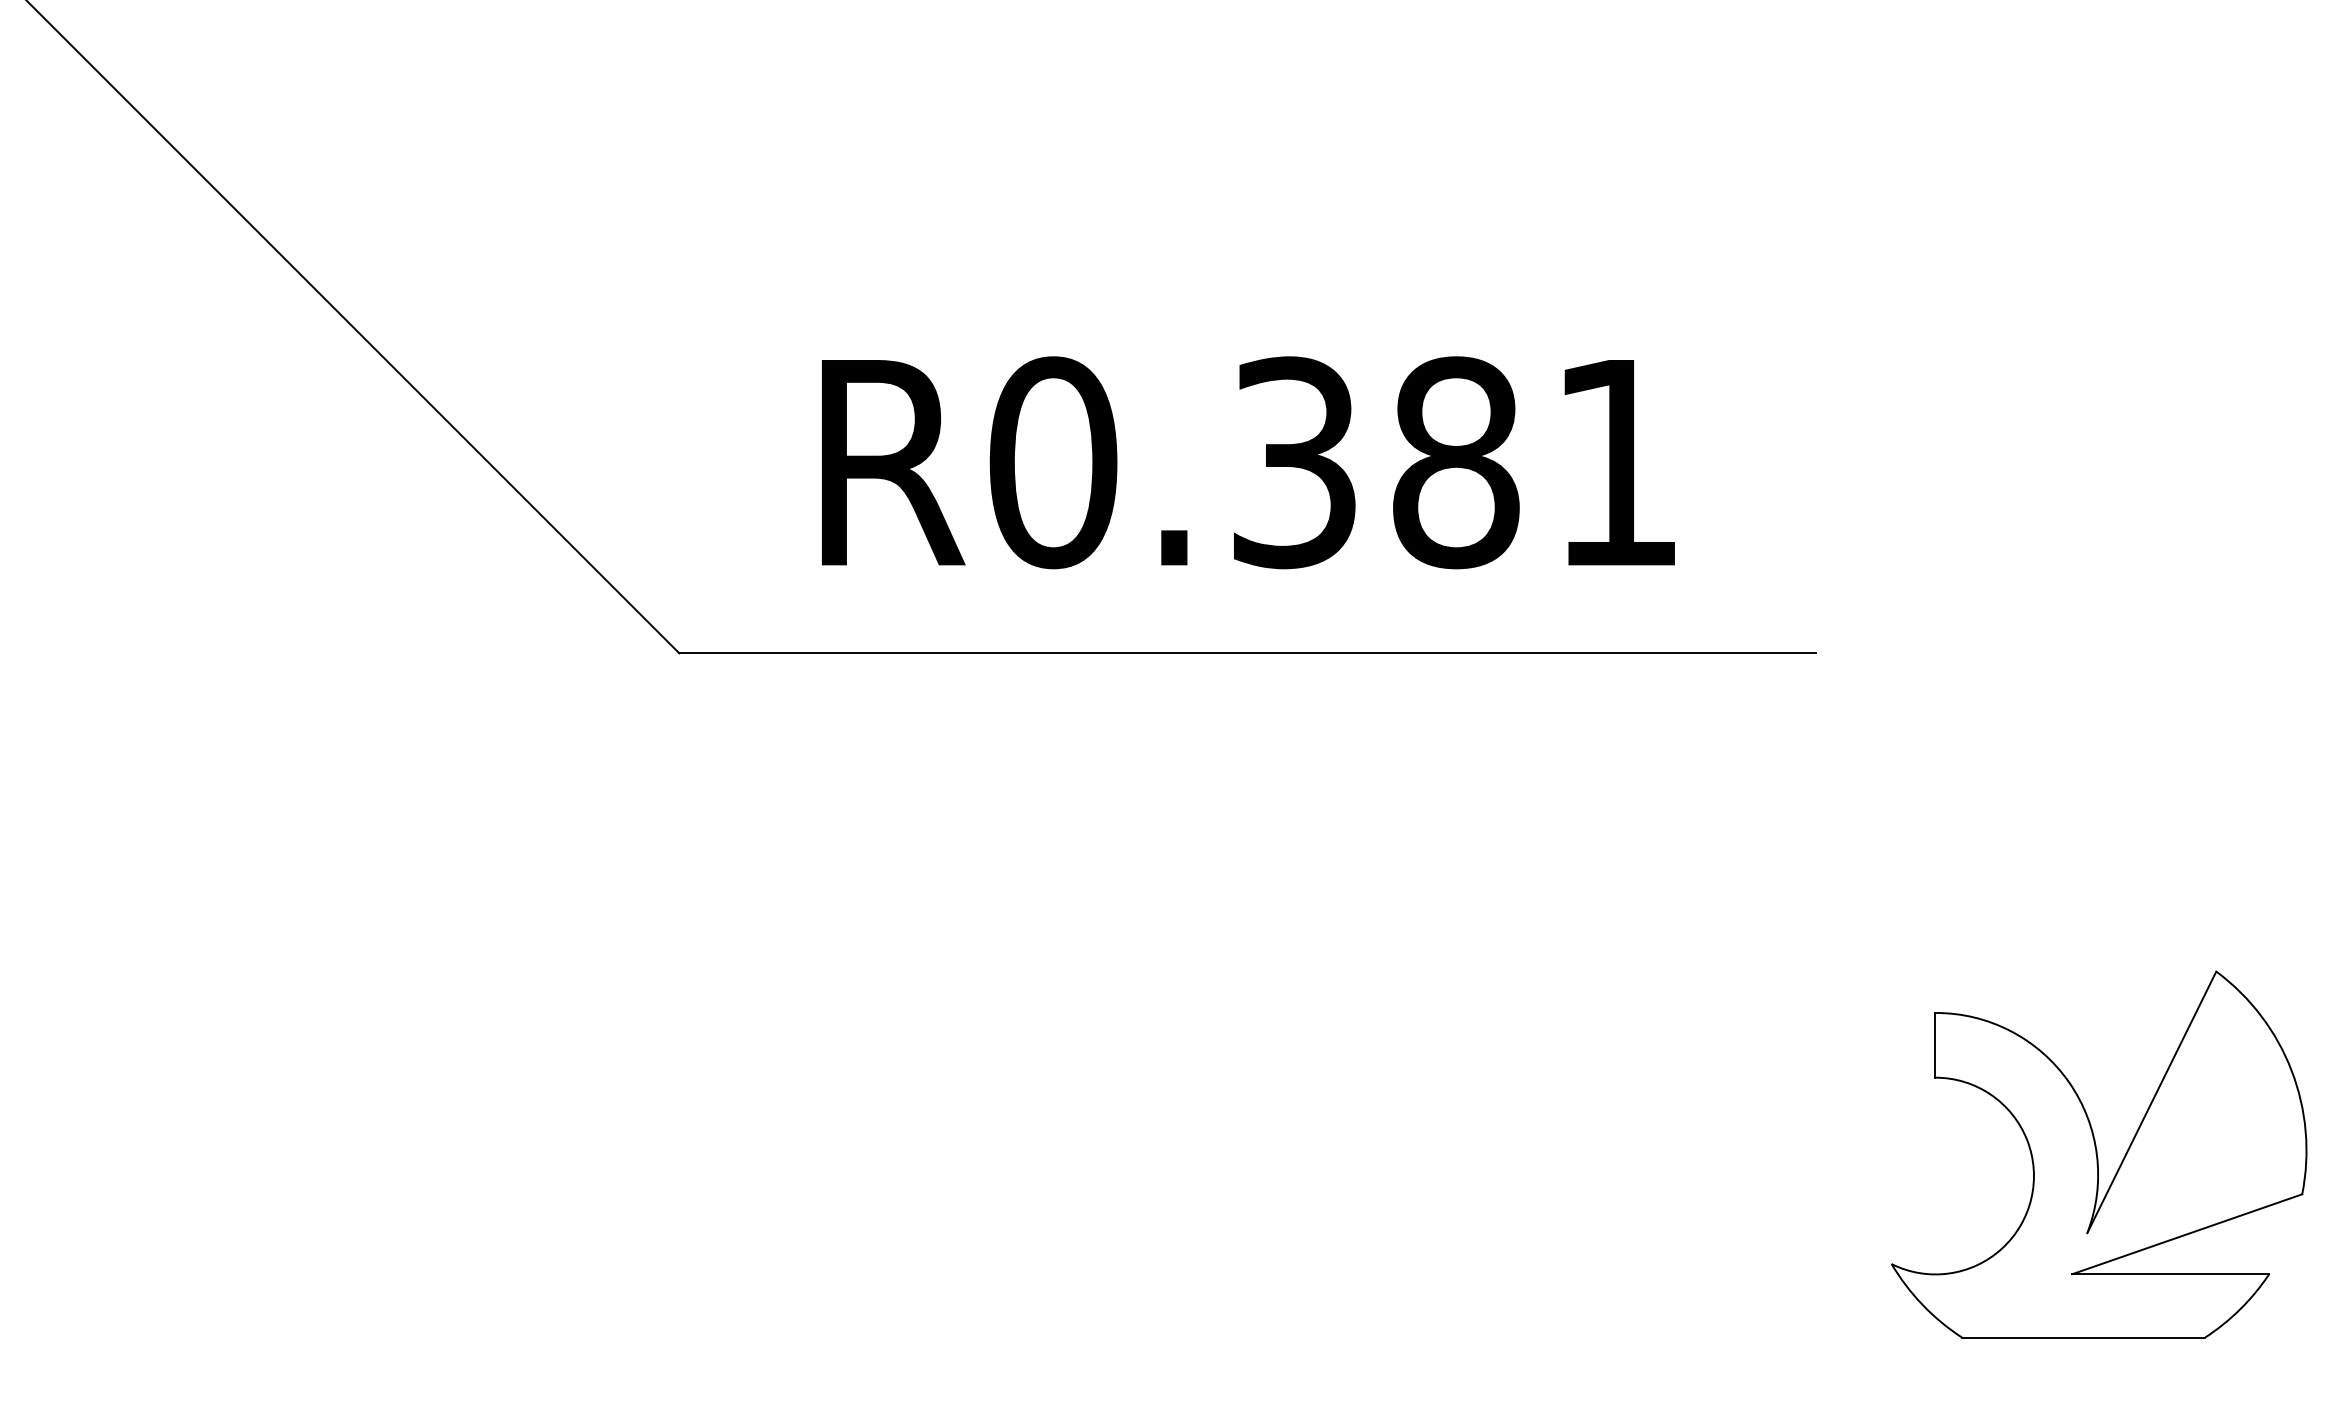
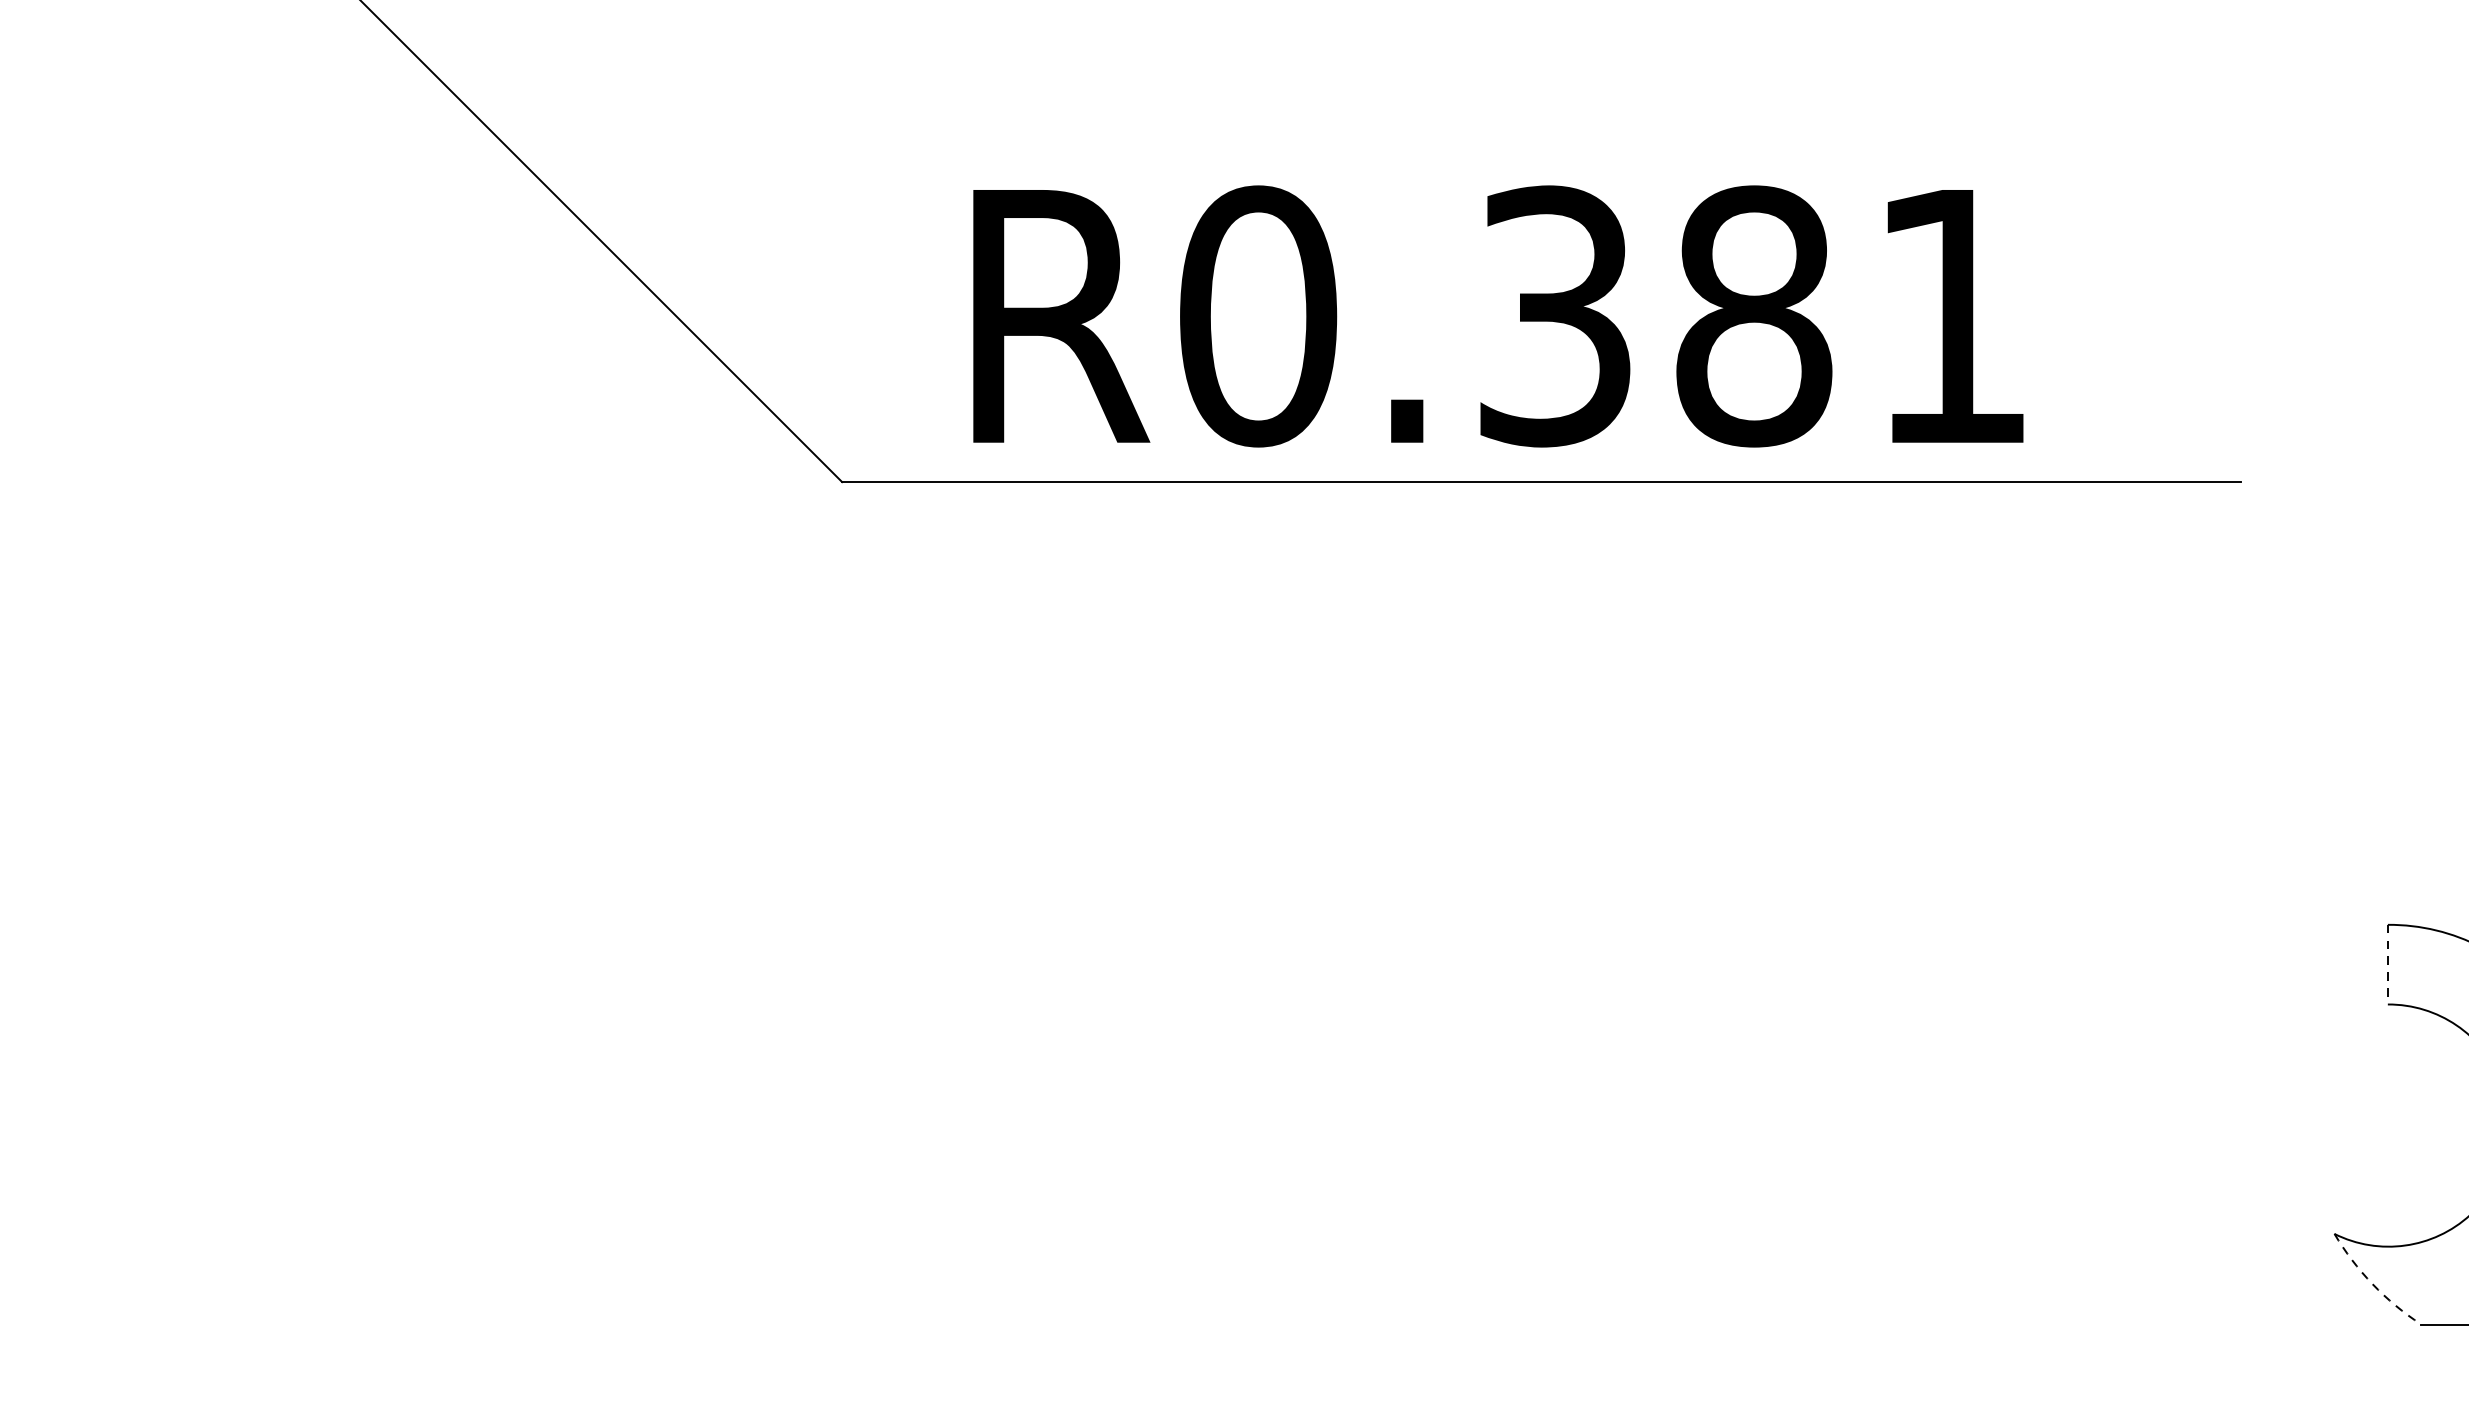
text: (1248, 462) -> (1498, 316), moved
line: (1935, 1045) -> (2388, 964), solid -> dashed
arc: (1922, 1304) -> (2372, 1283), solid -> dashed

